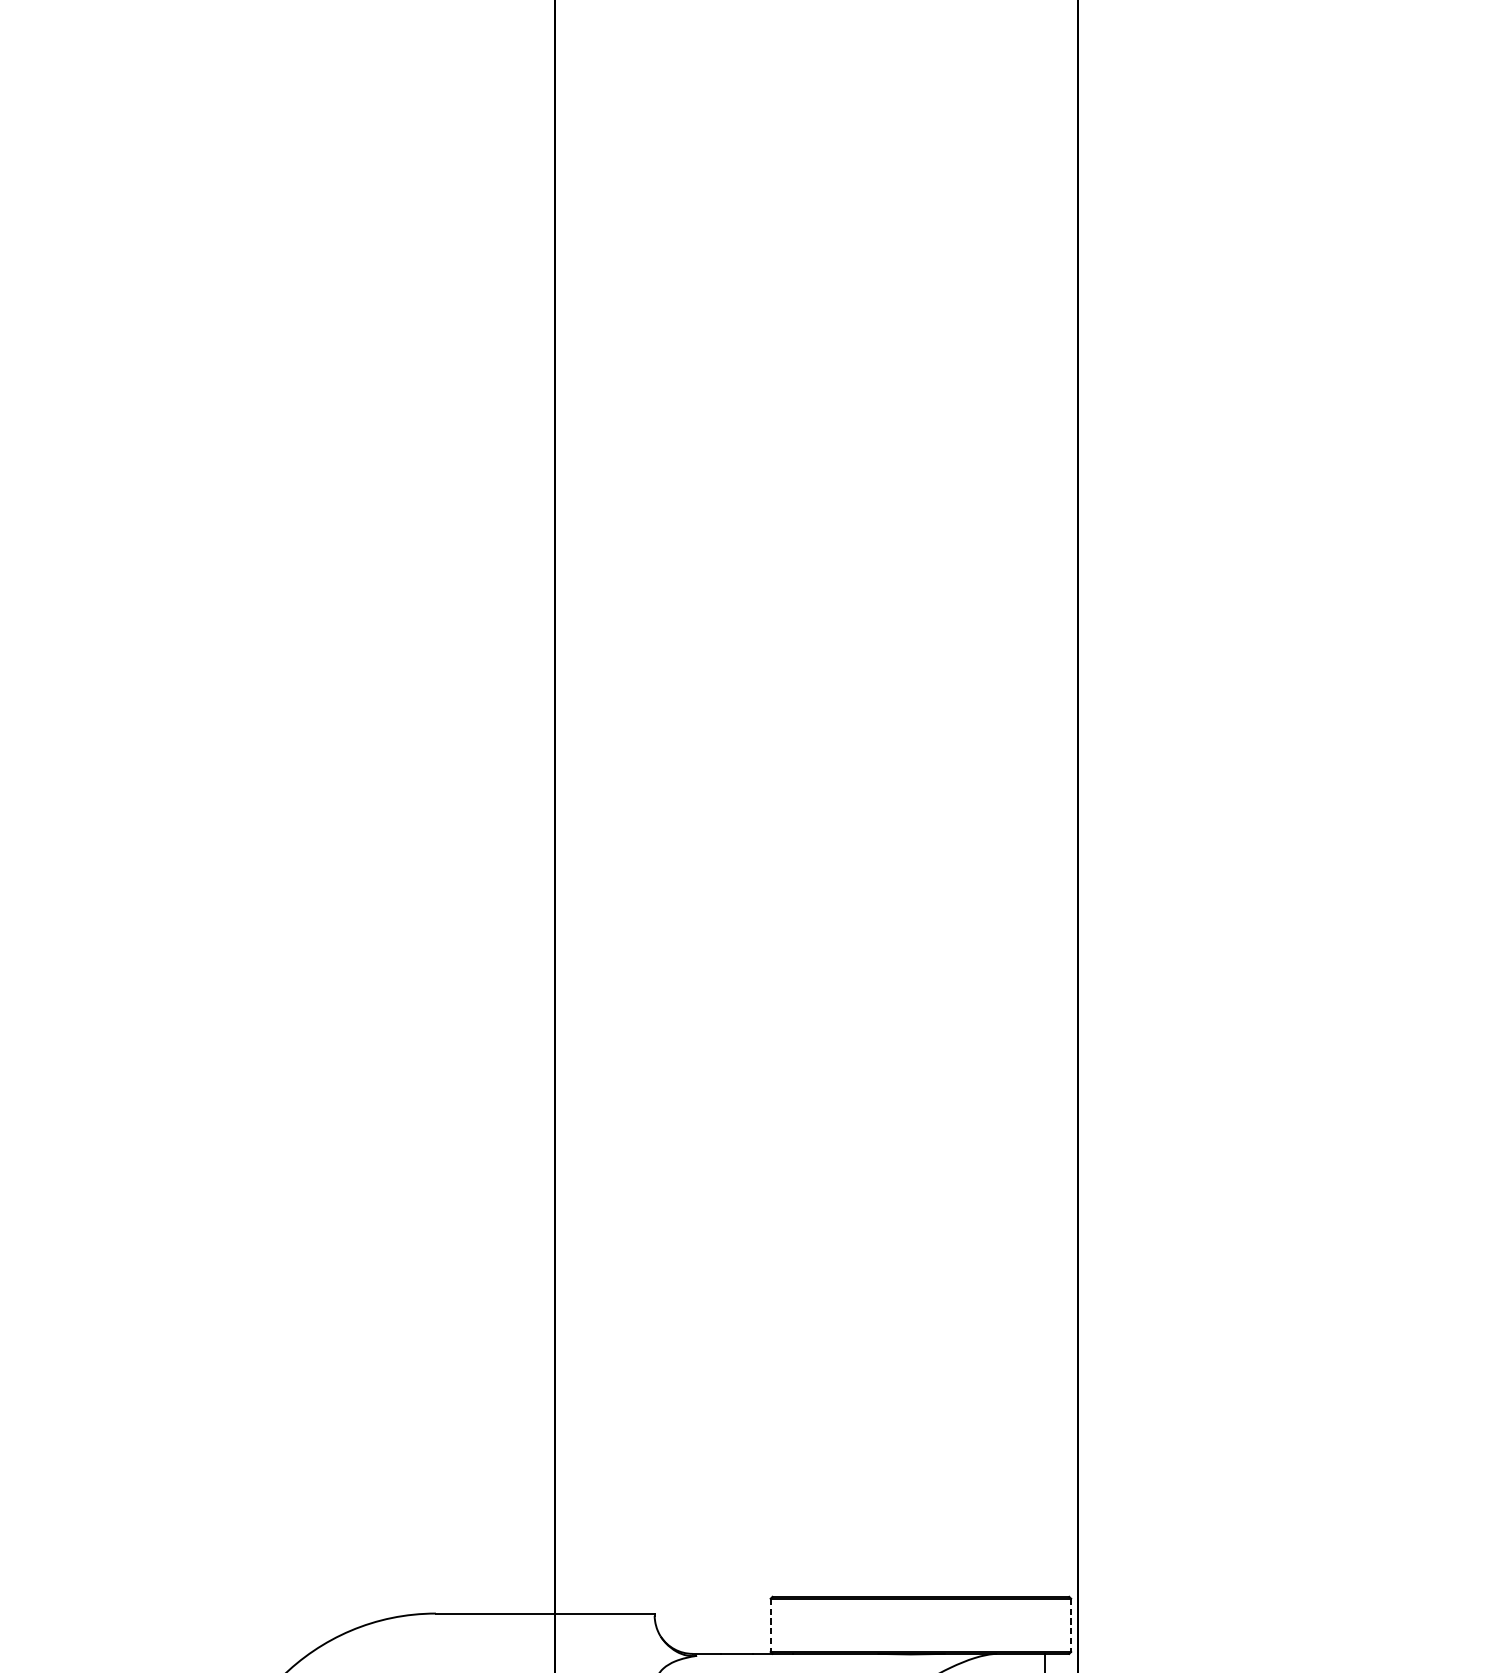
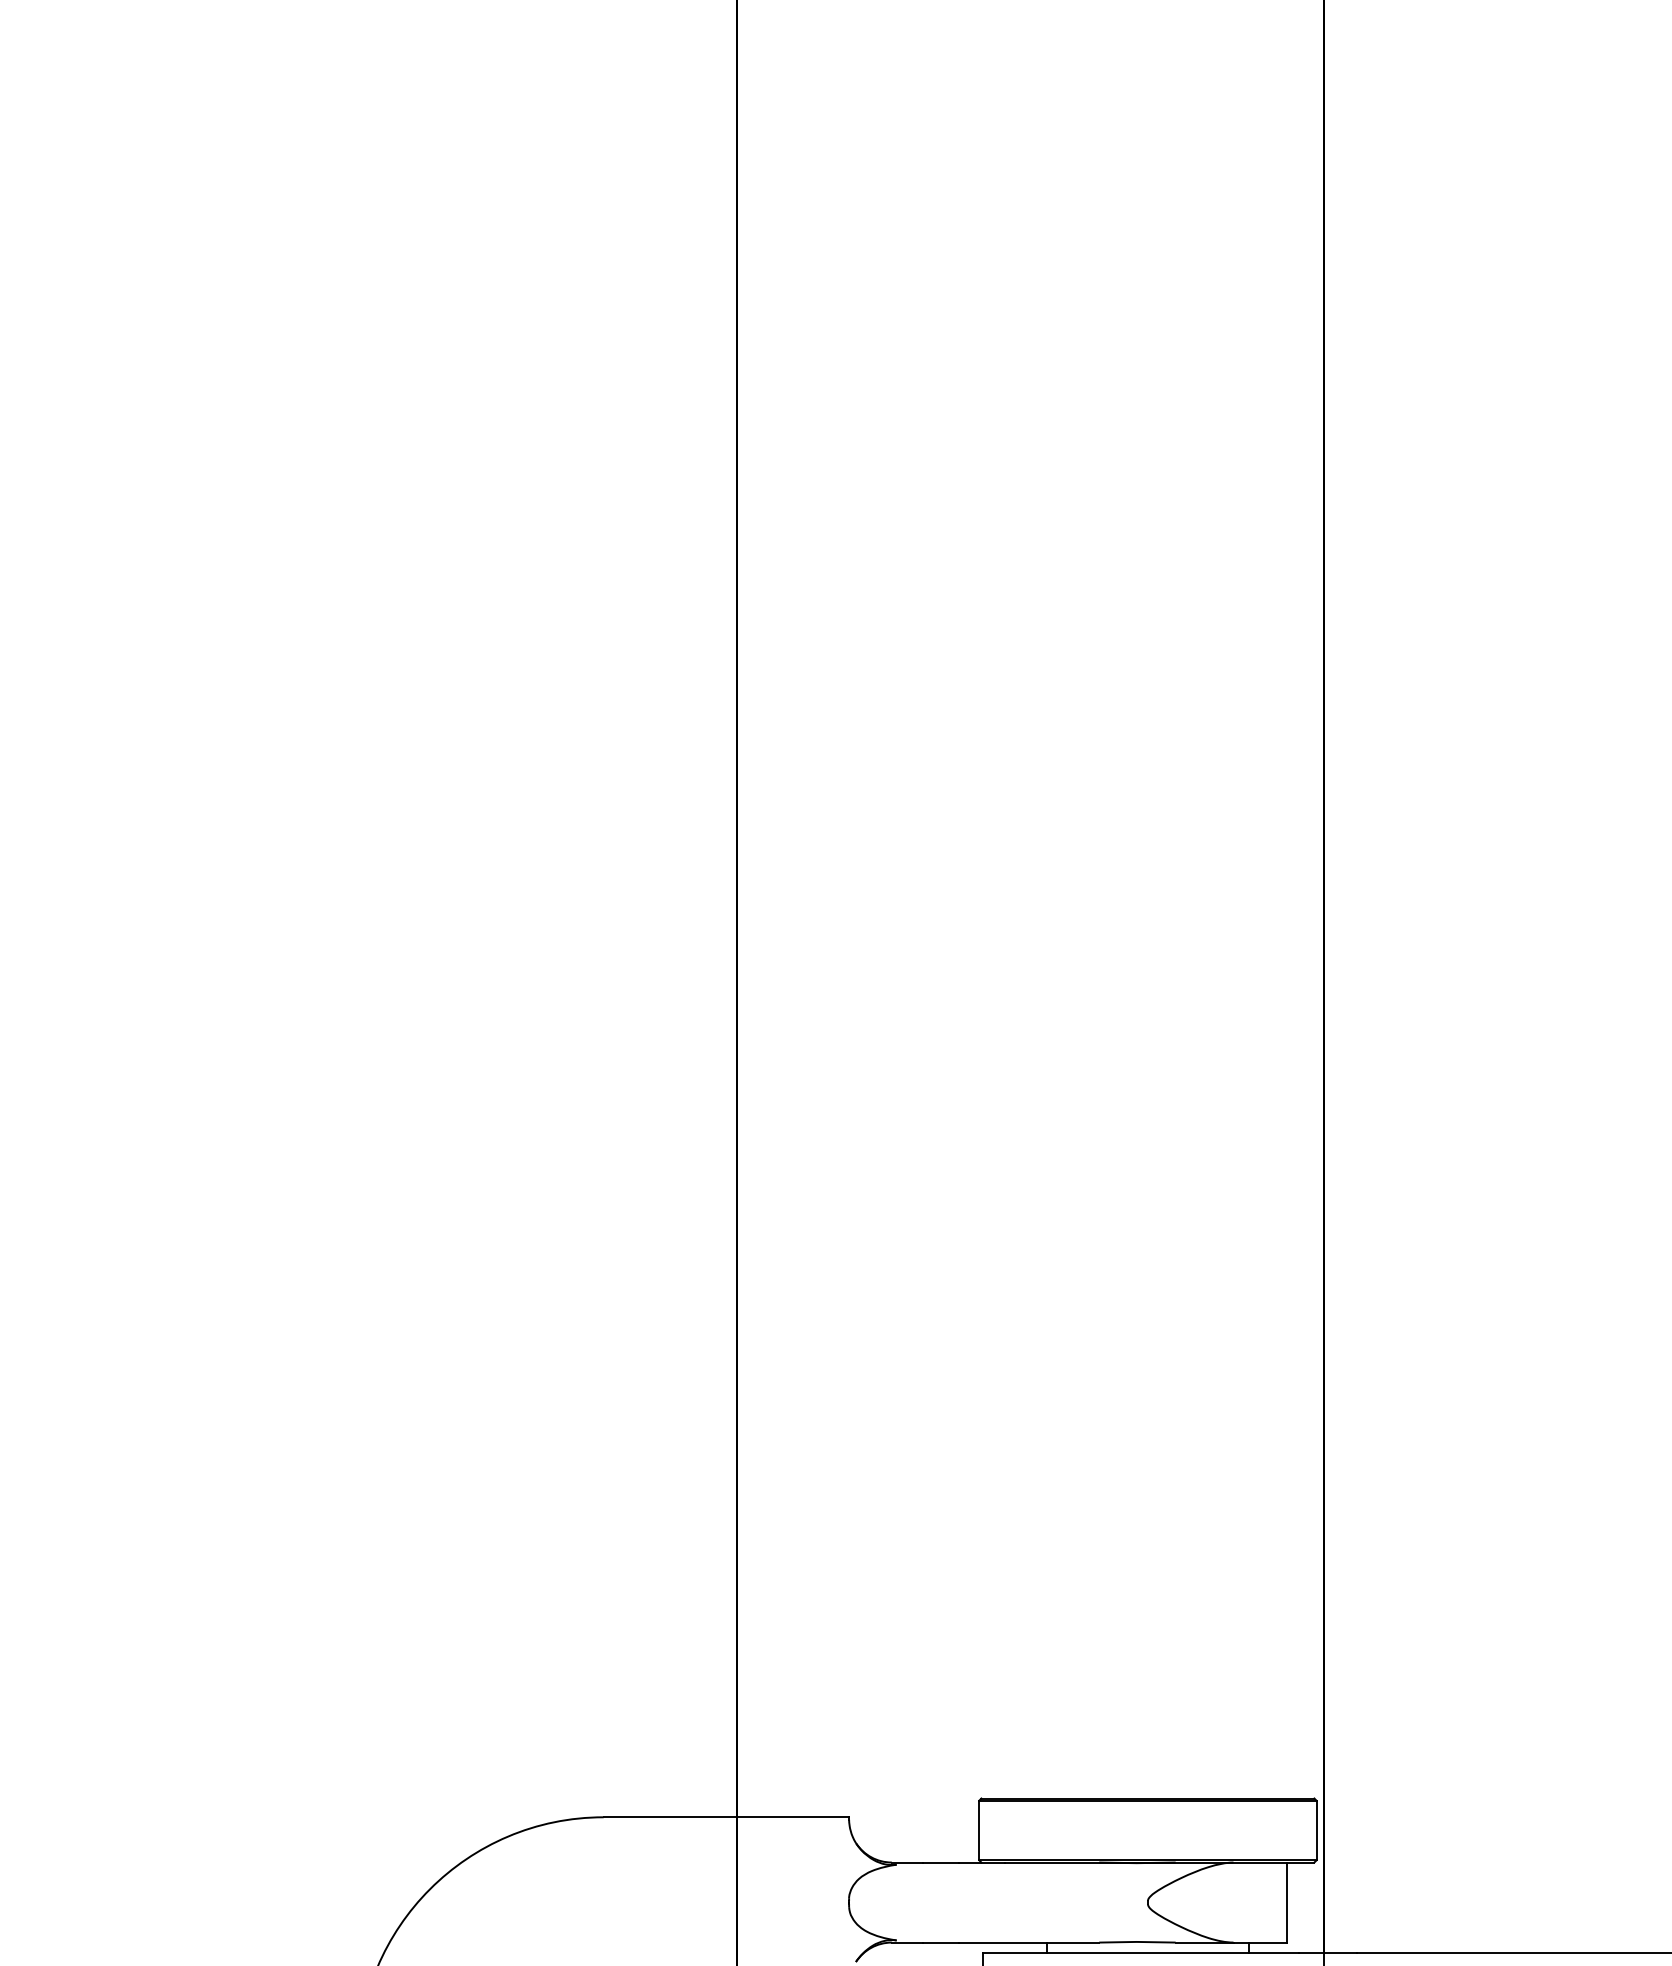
line: (770, 1625) -> (979, 1830), dashed -> solid
line: (1071, 1625) -> (1316, 1830), dashed -> solid

